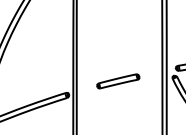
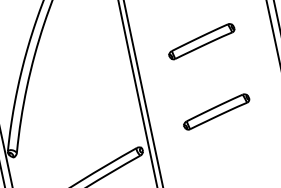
part: (118, 37) -> (202, 41), added

